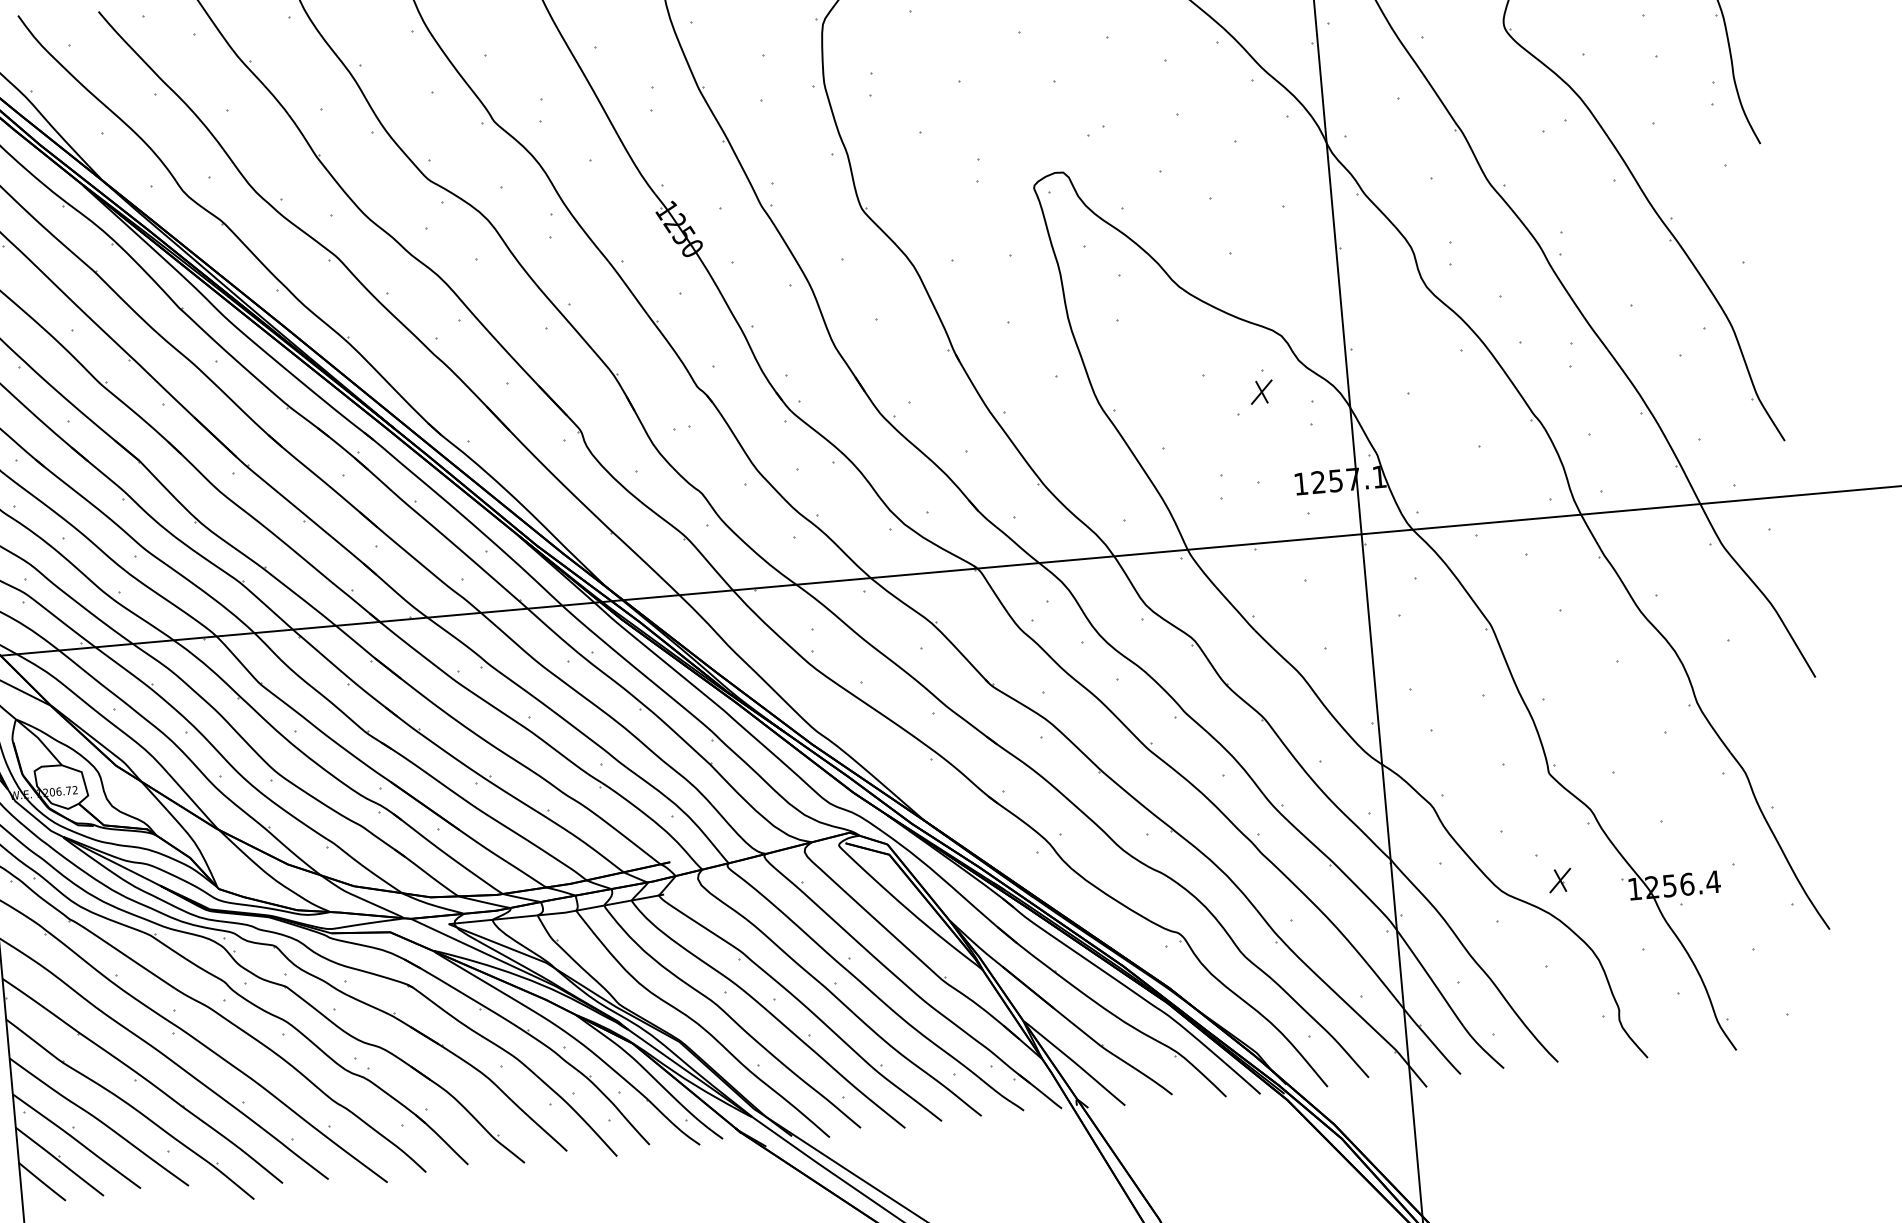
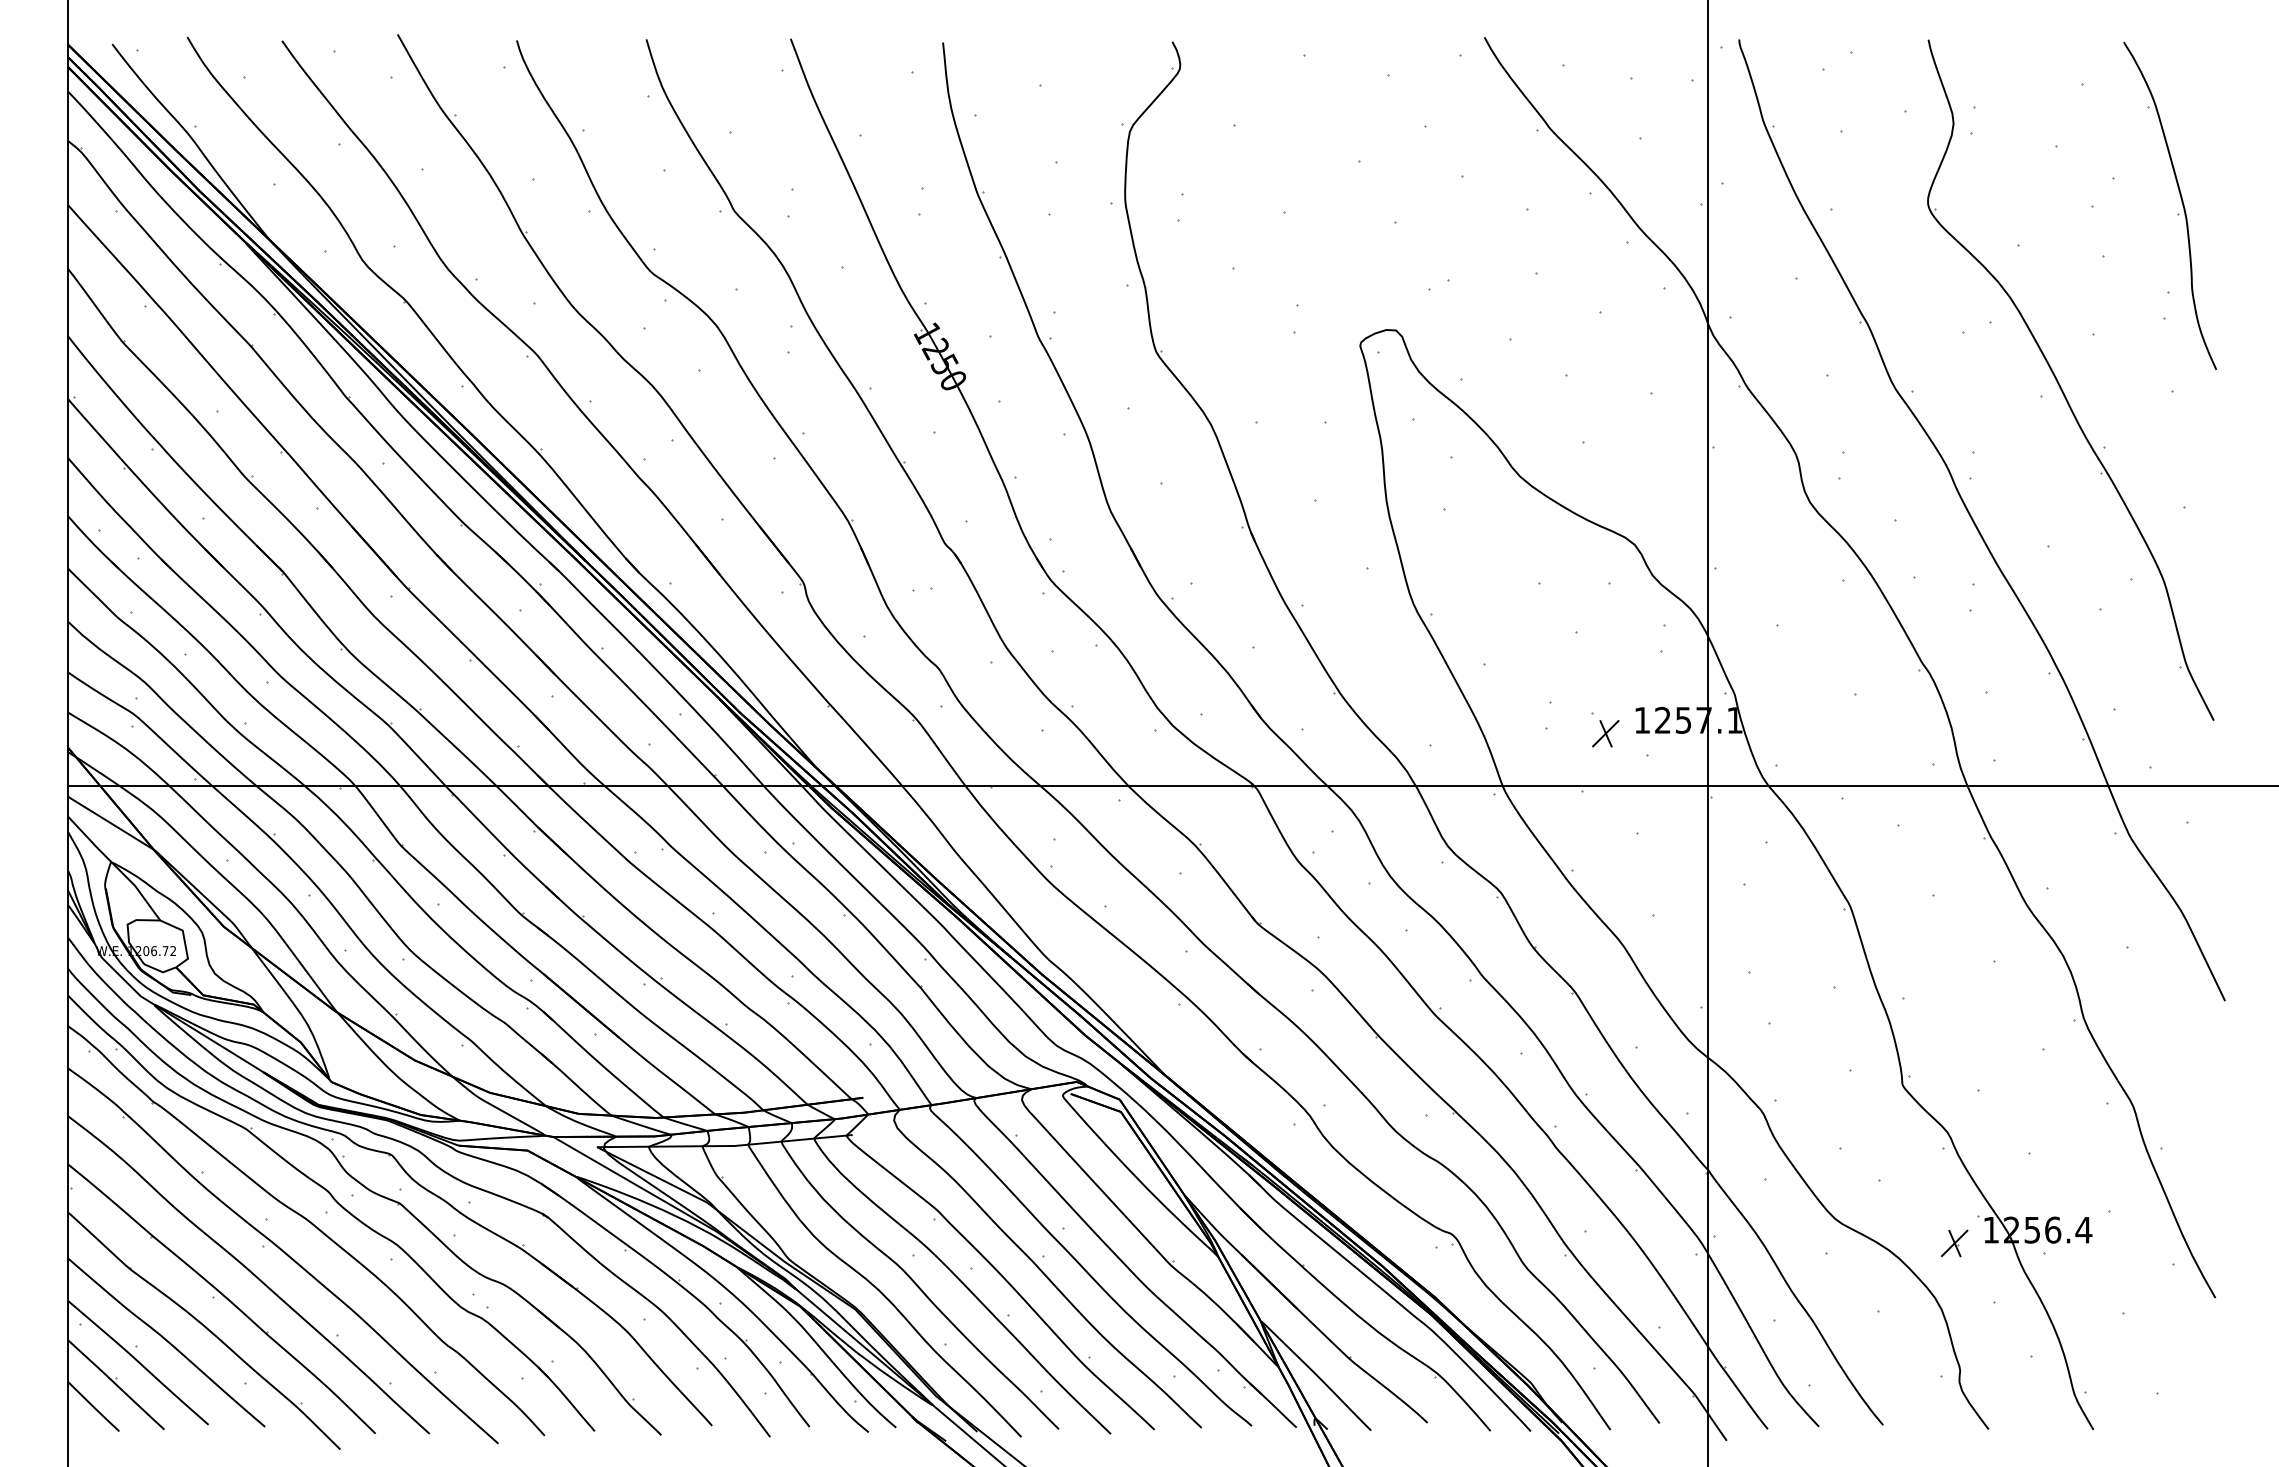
part: (1261, 392) -> (1605, 733), moved
part: (1560, 880) -> (1954, 1243), moved

